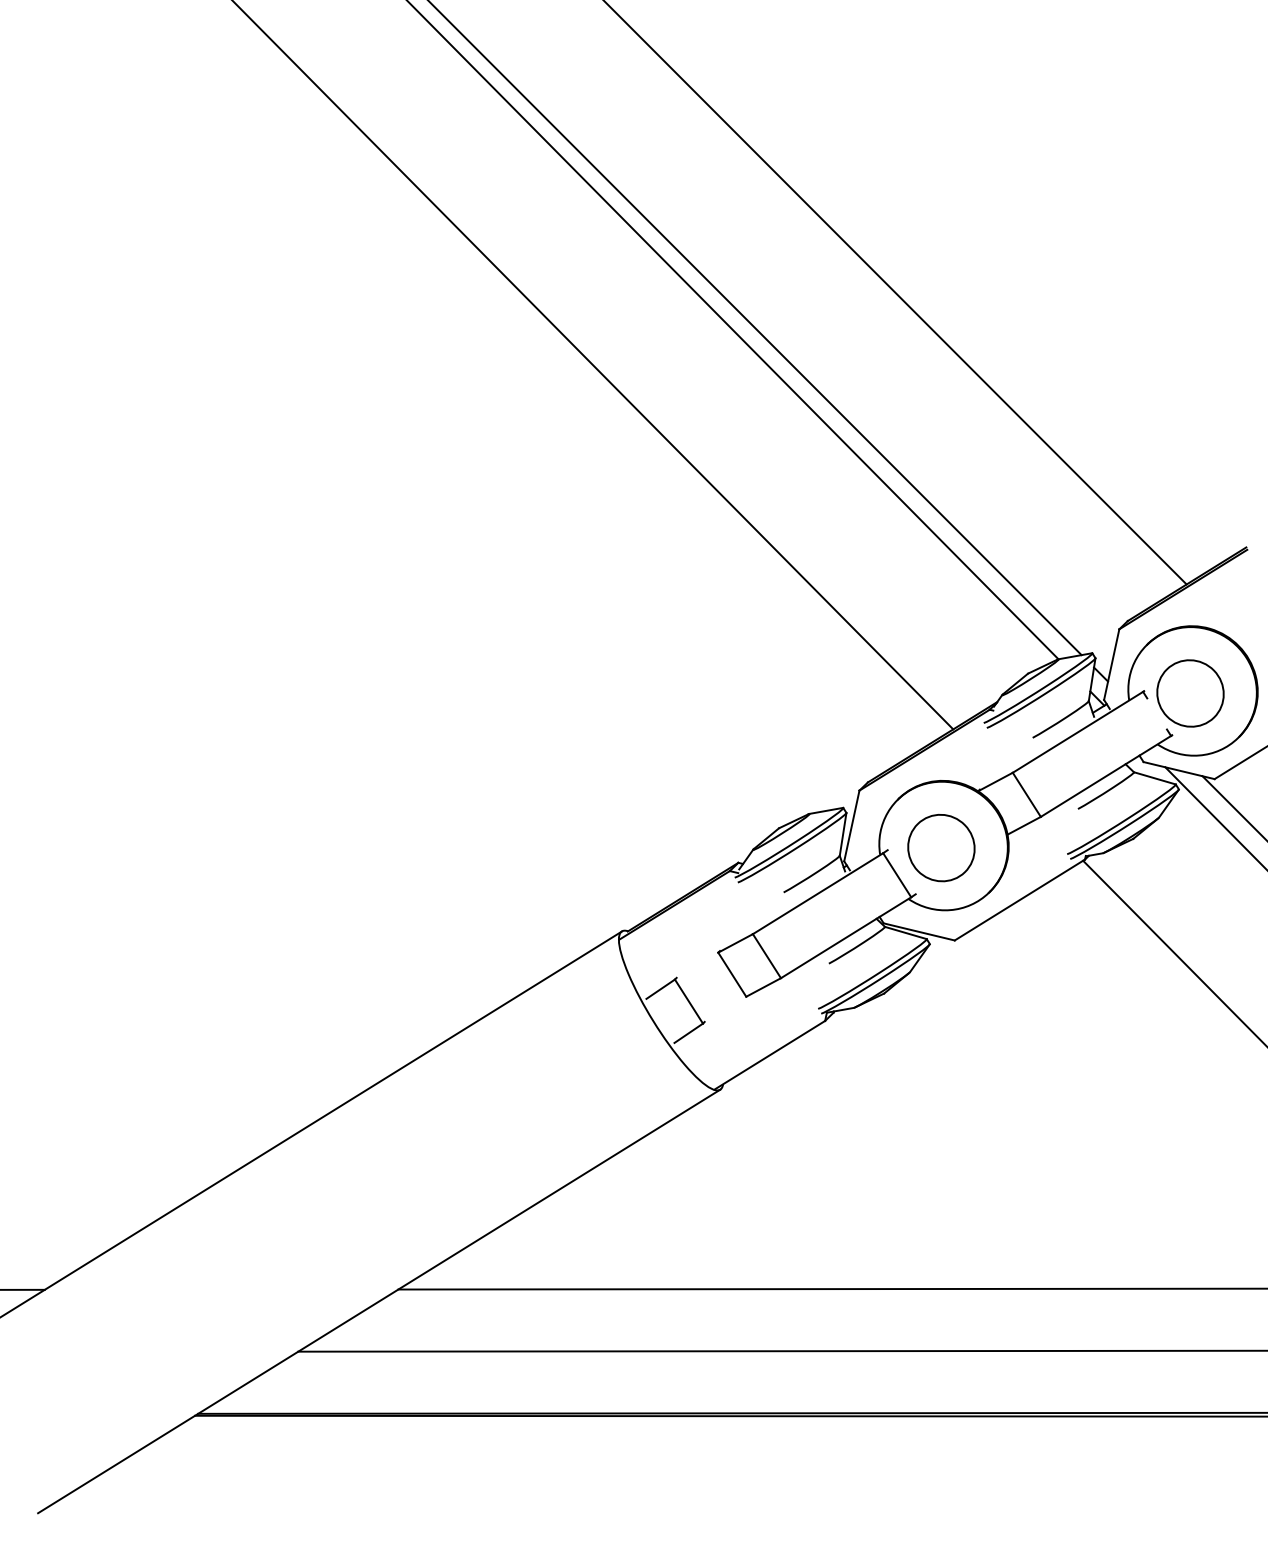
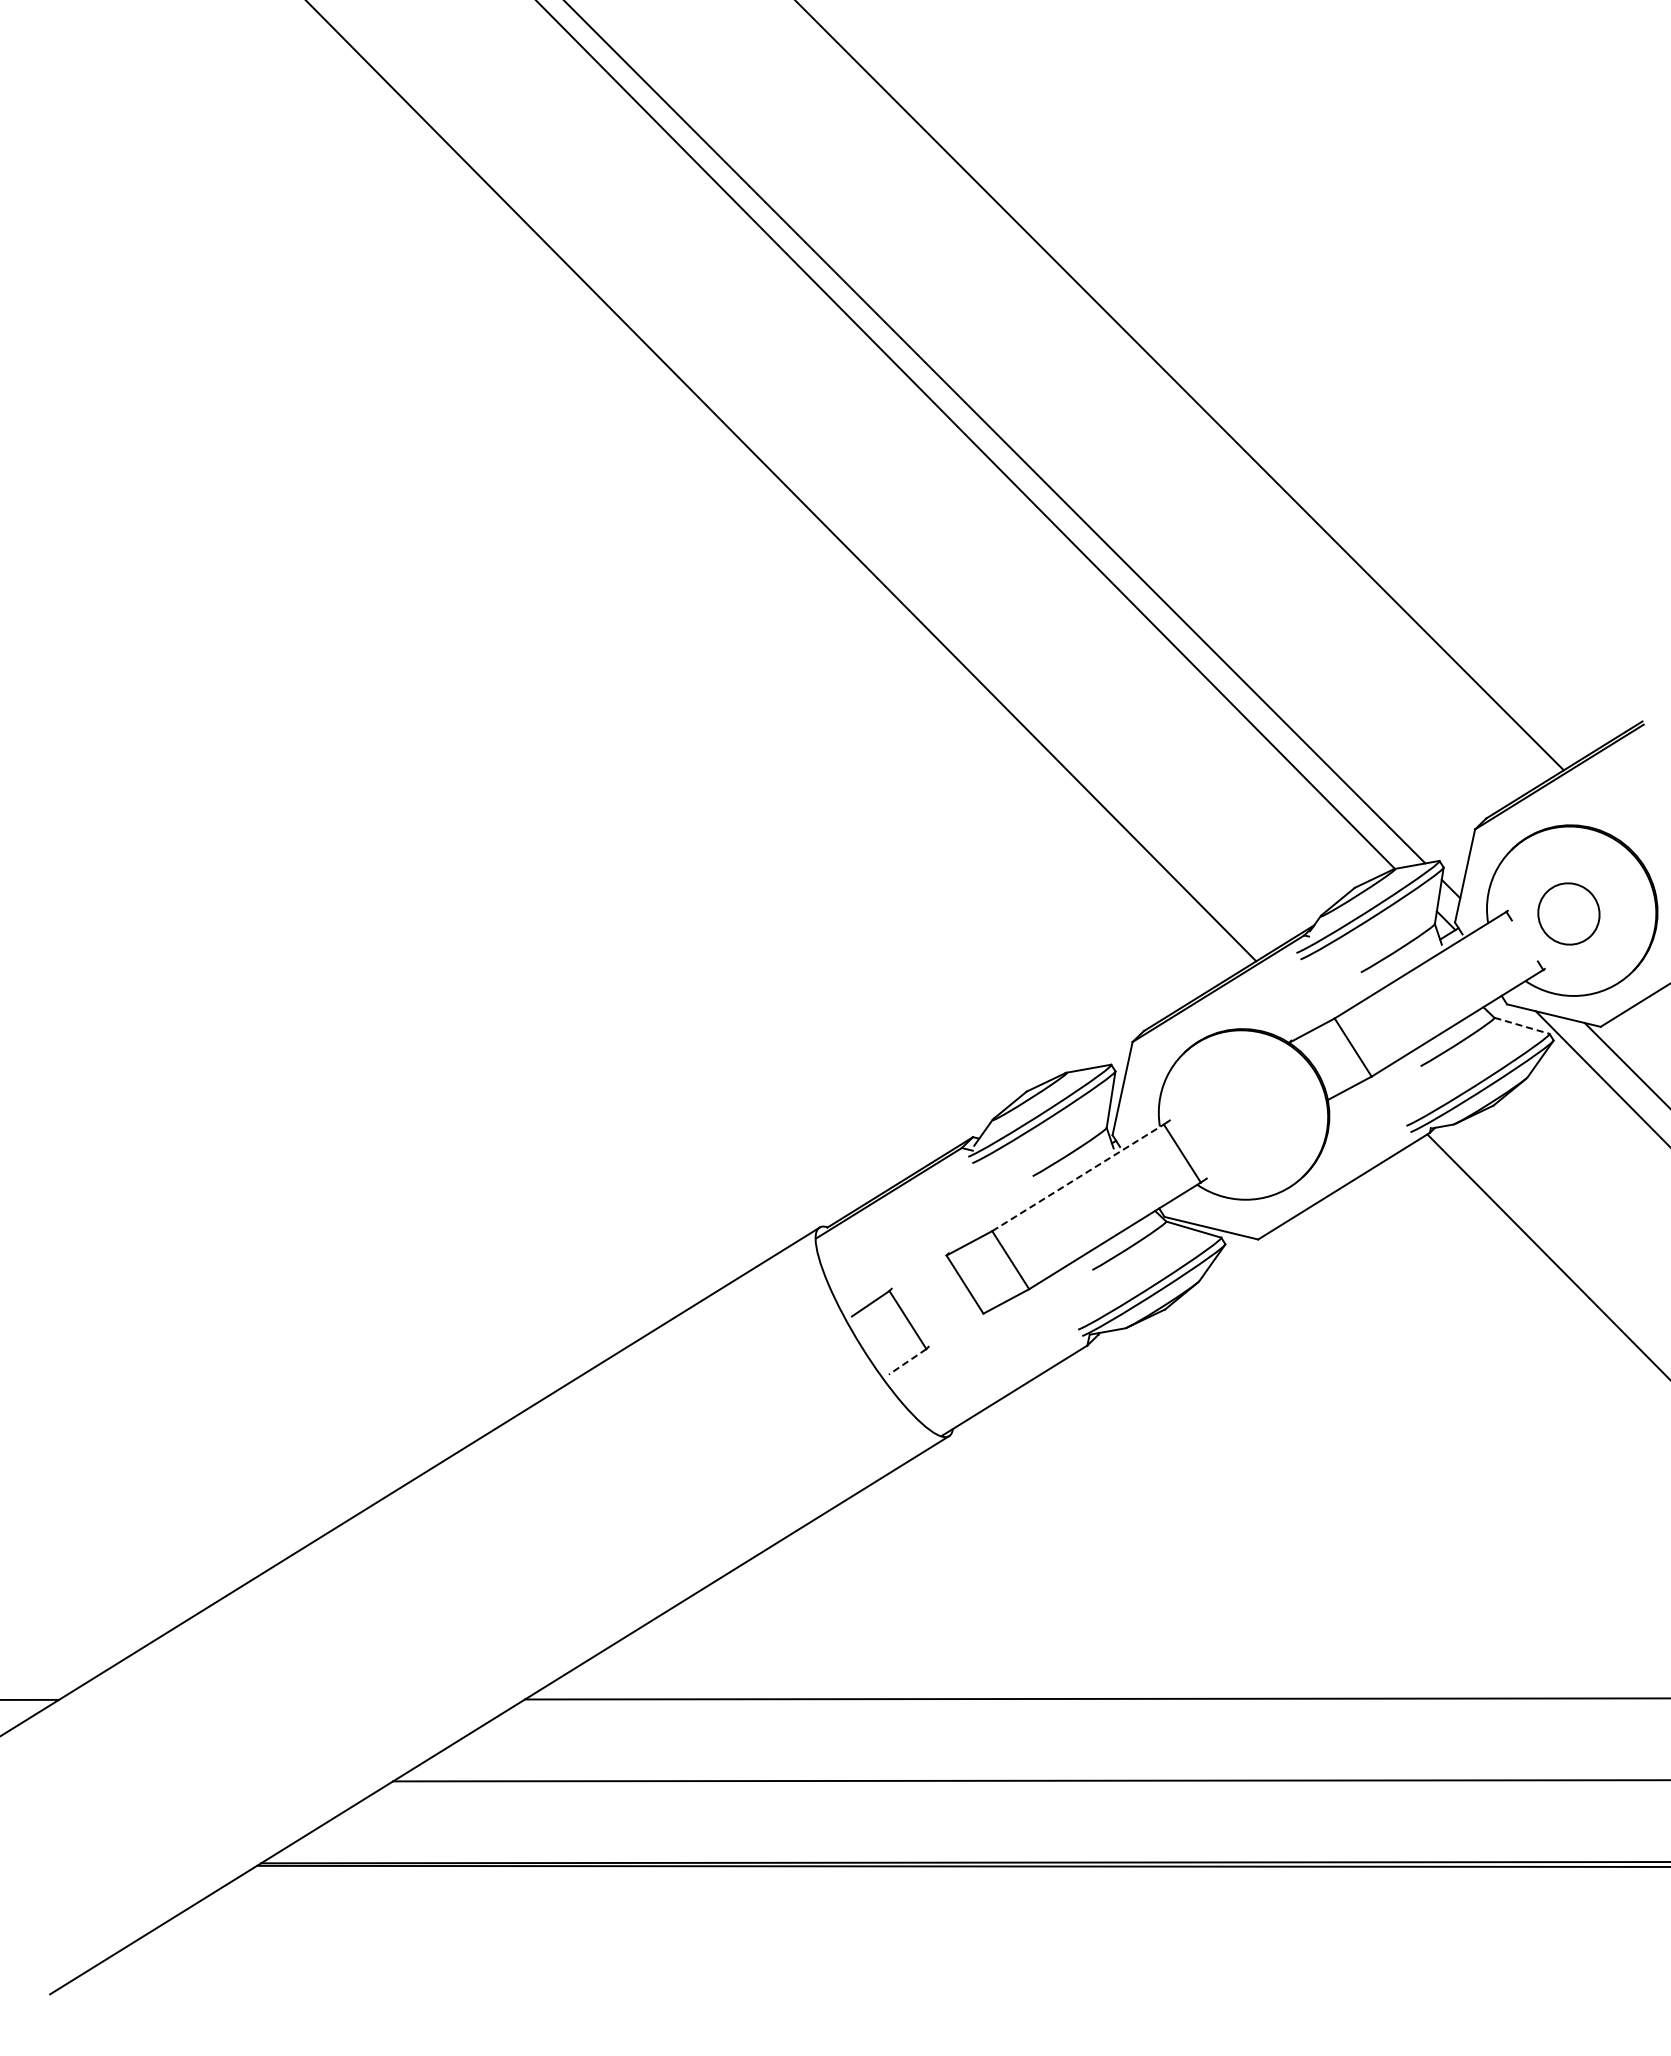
part: (1190, 693) -> (1568, 913), size x0.7
line: (1154, 778) -> (1521, 1025), solid -> dashed
part: (941, 847) -> (1240, 1117), removed
line: (818, 893) -> (1078, 1177), solid -> dashed
line: (688, 1033) -> (907, 1361), solid -> dashed

